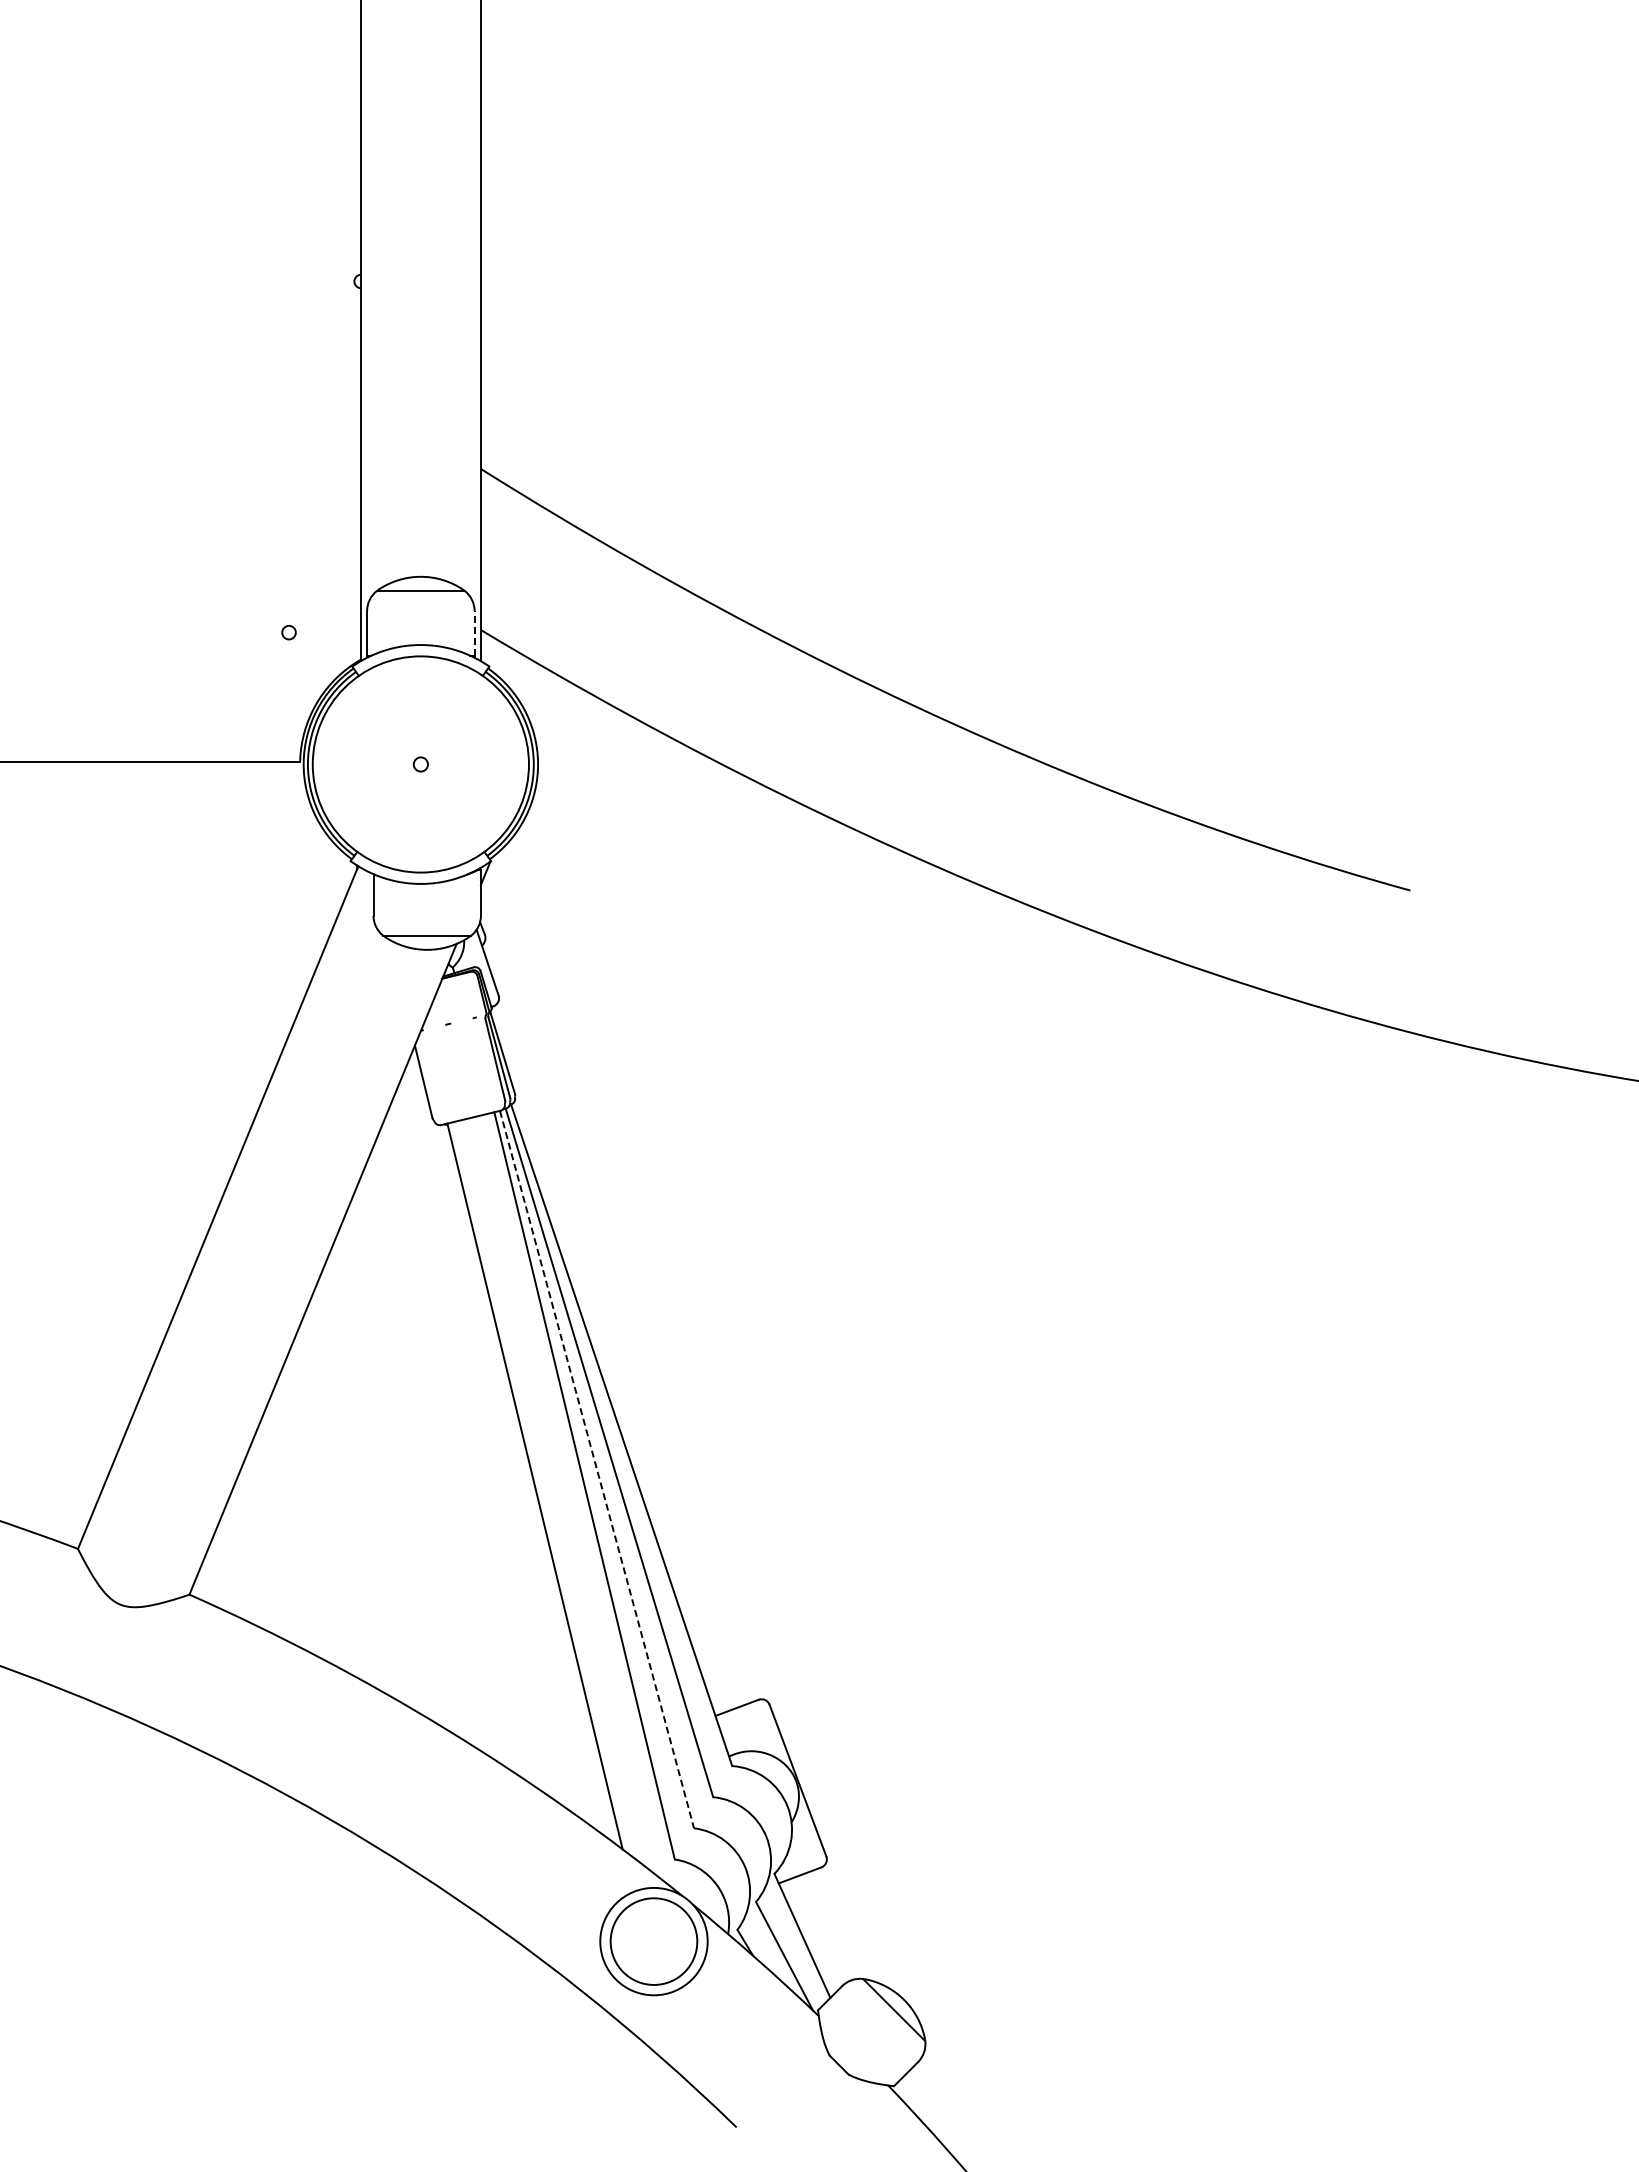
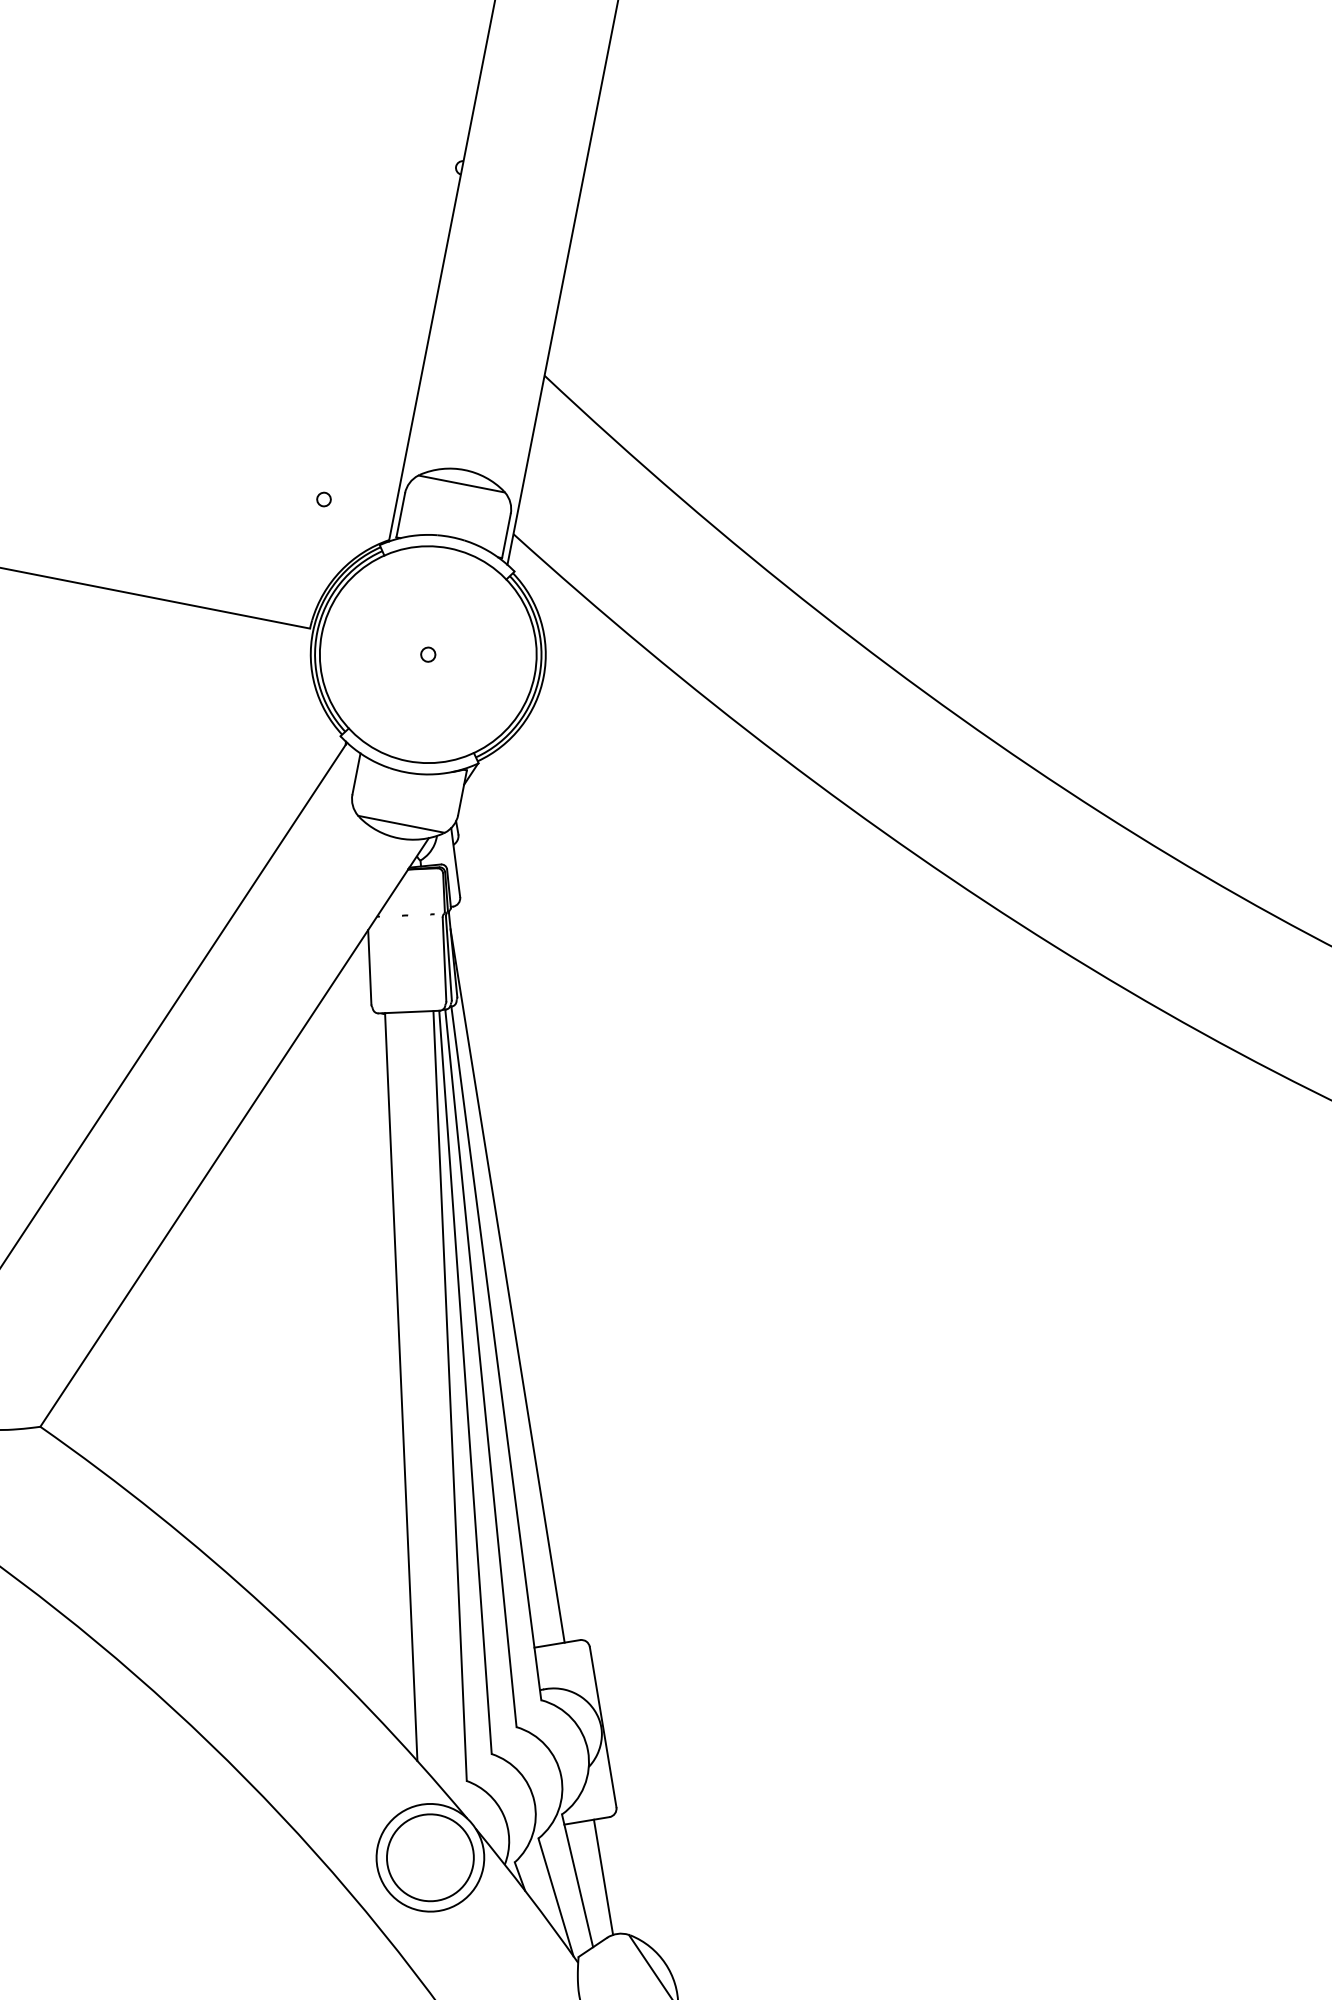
line: (474, 632) -> (506, 535), dashed -> solid
line: (619, 1367) -> (507, 1286), added
line: (597, 1469) -> (465, 1382), dashed -> solid
line: (826, 1927) -> (602, 1877), added

